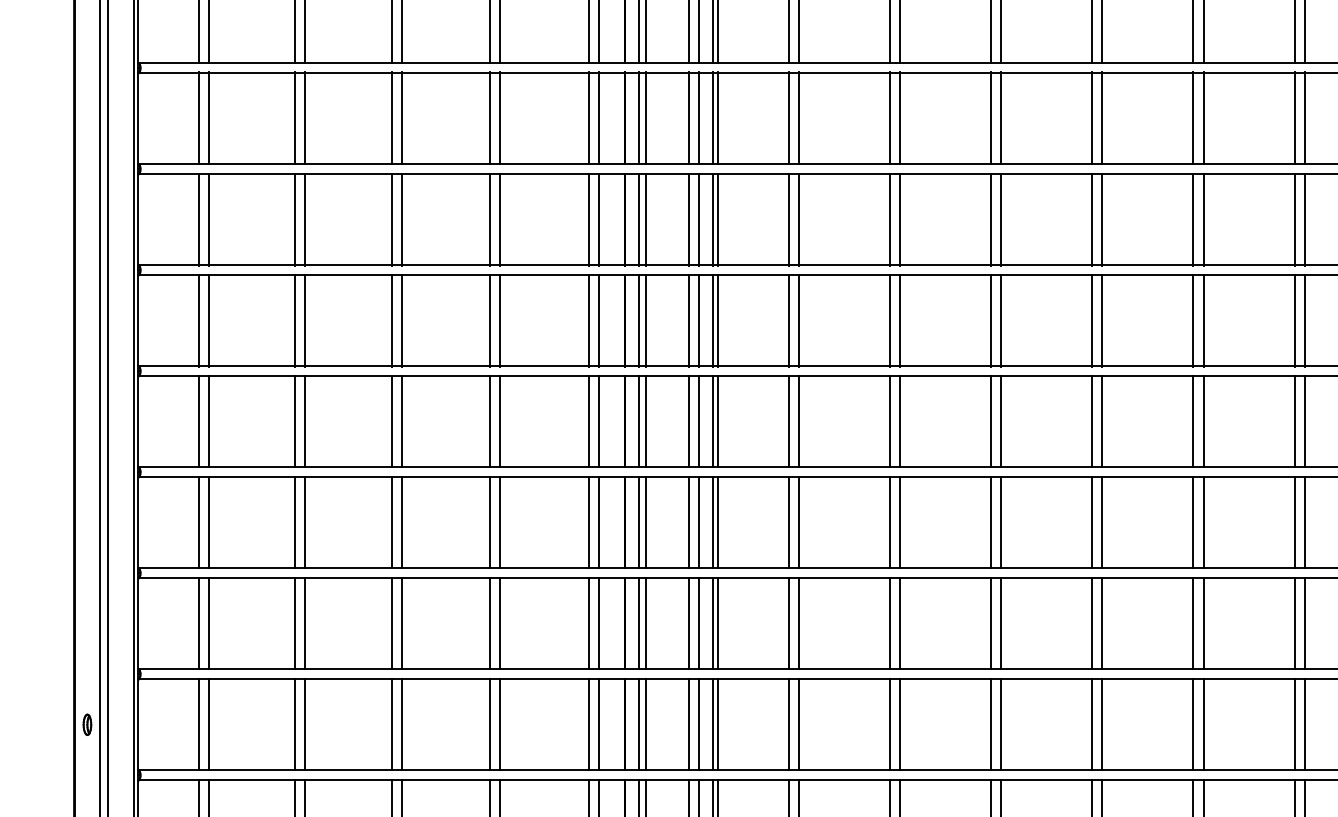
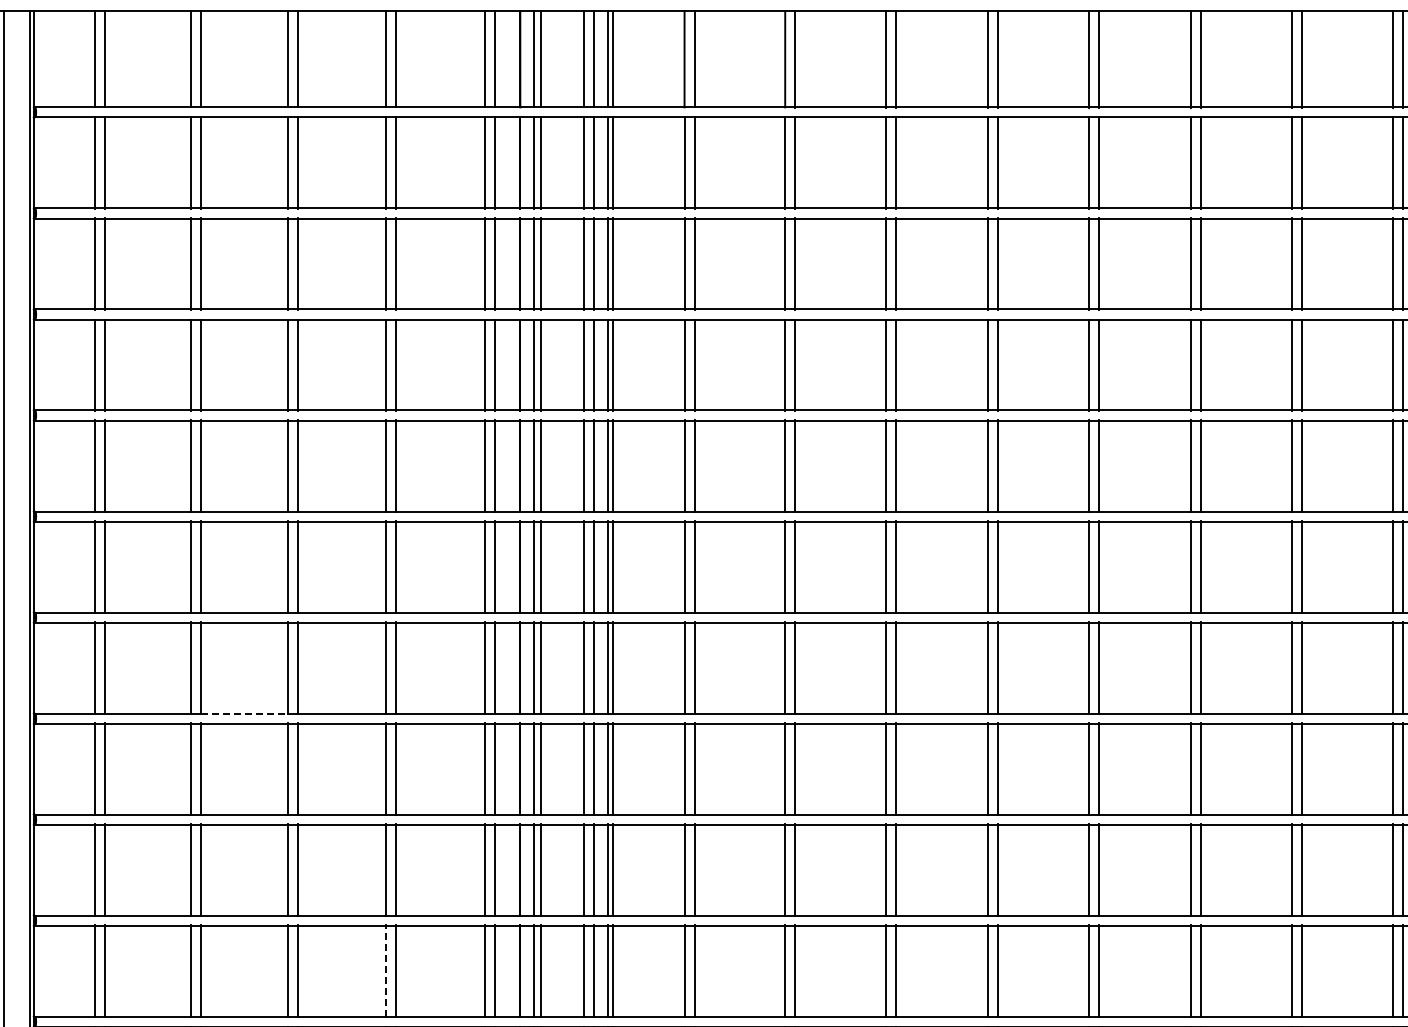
line: (348, 467) -> (244, 713), solid -> dashed
line: (489, 724) -> (385, 970), solid -> dashed

